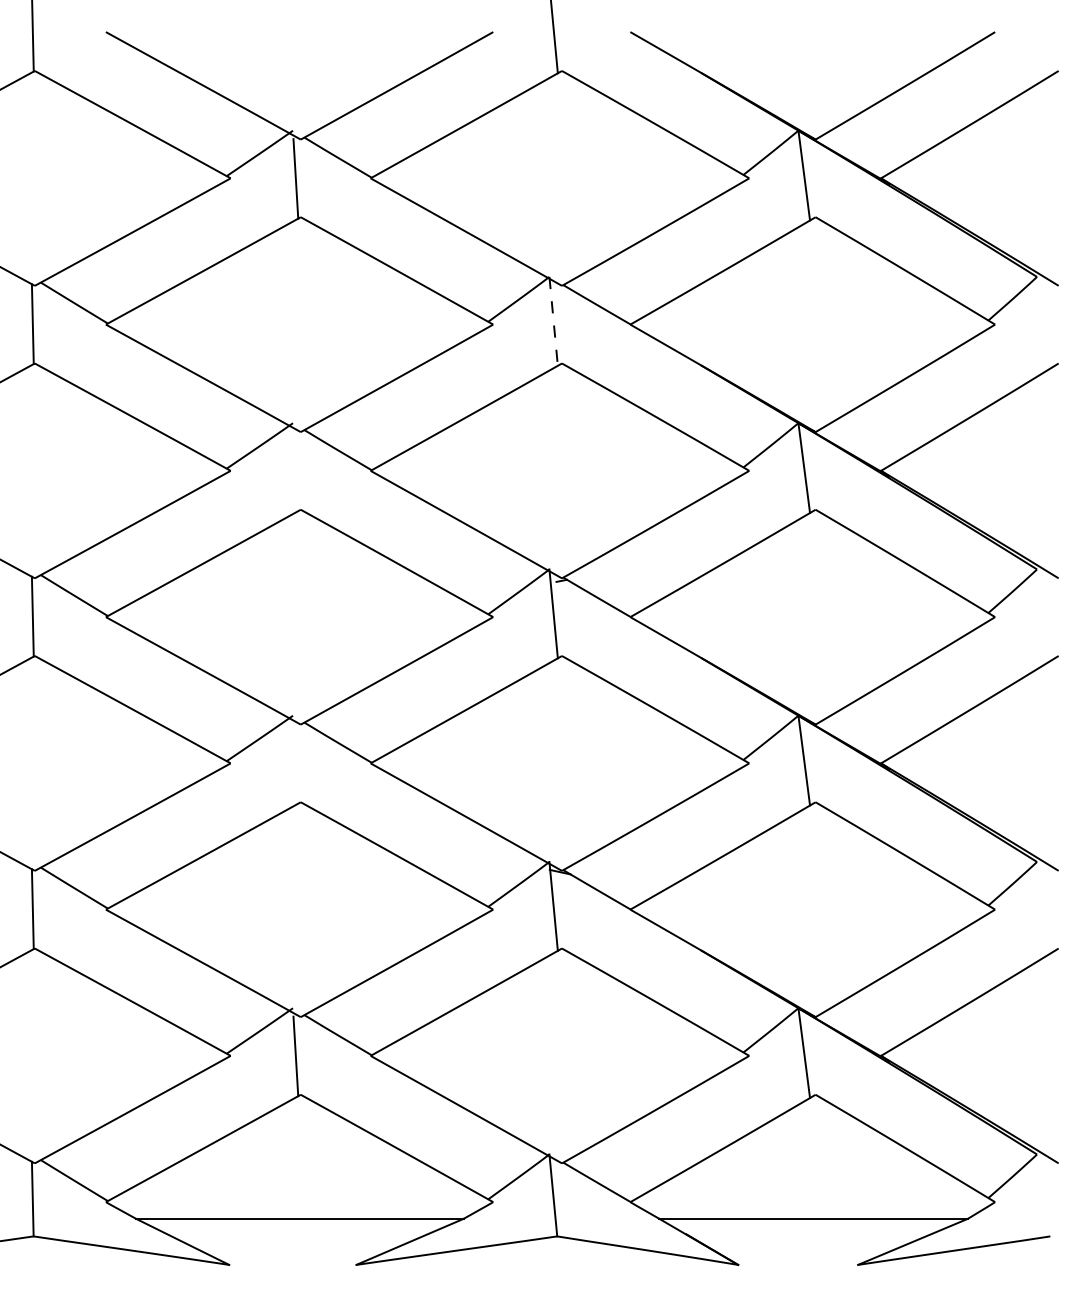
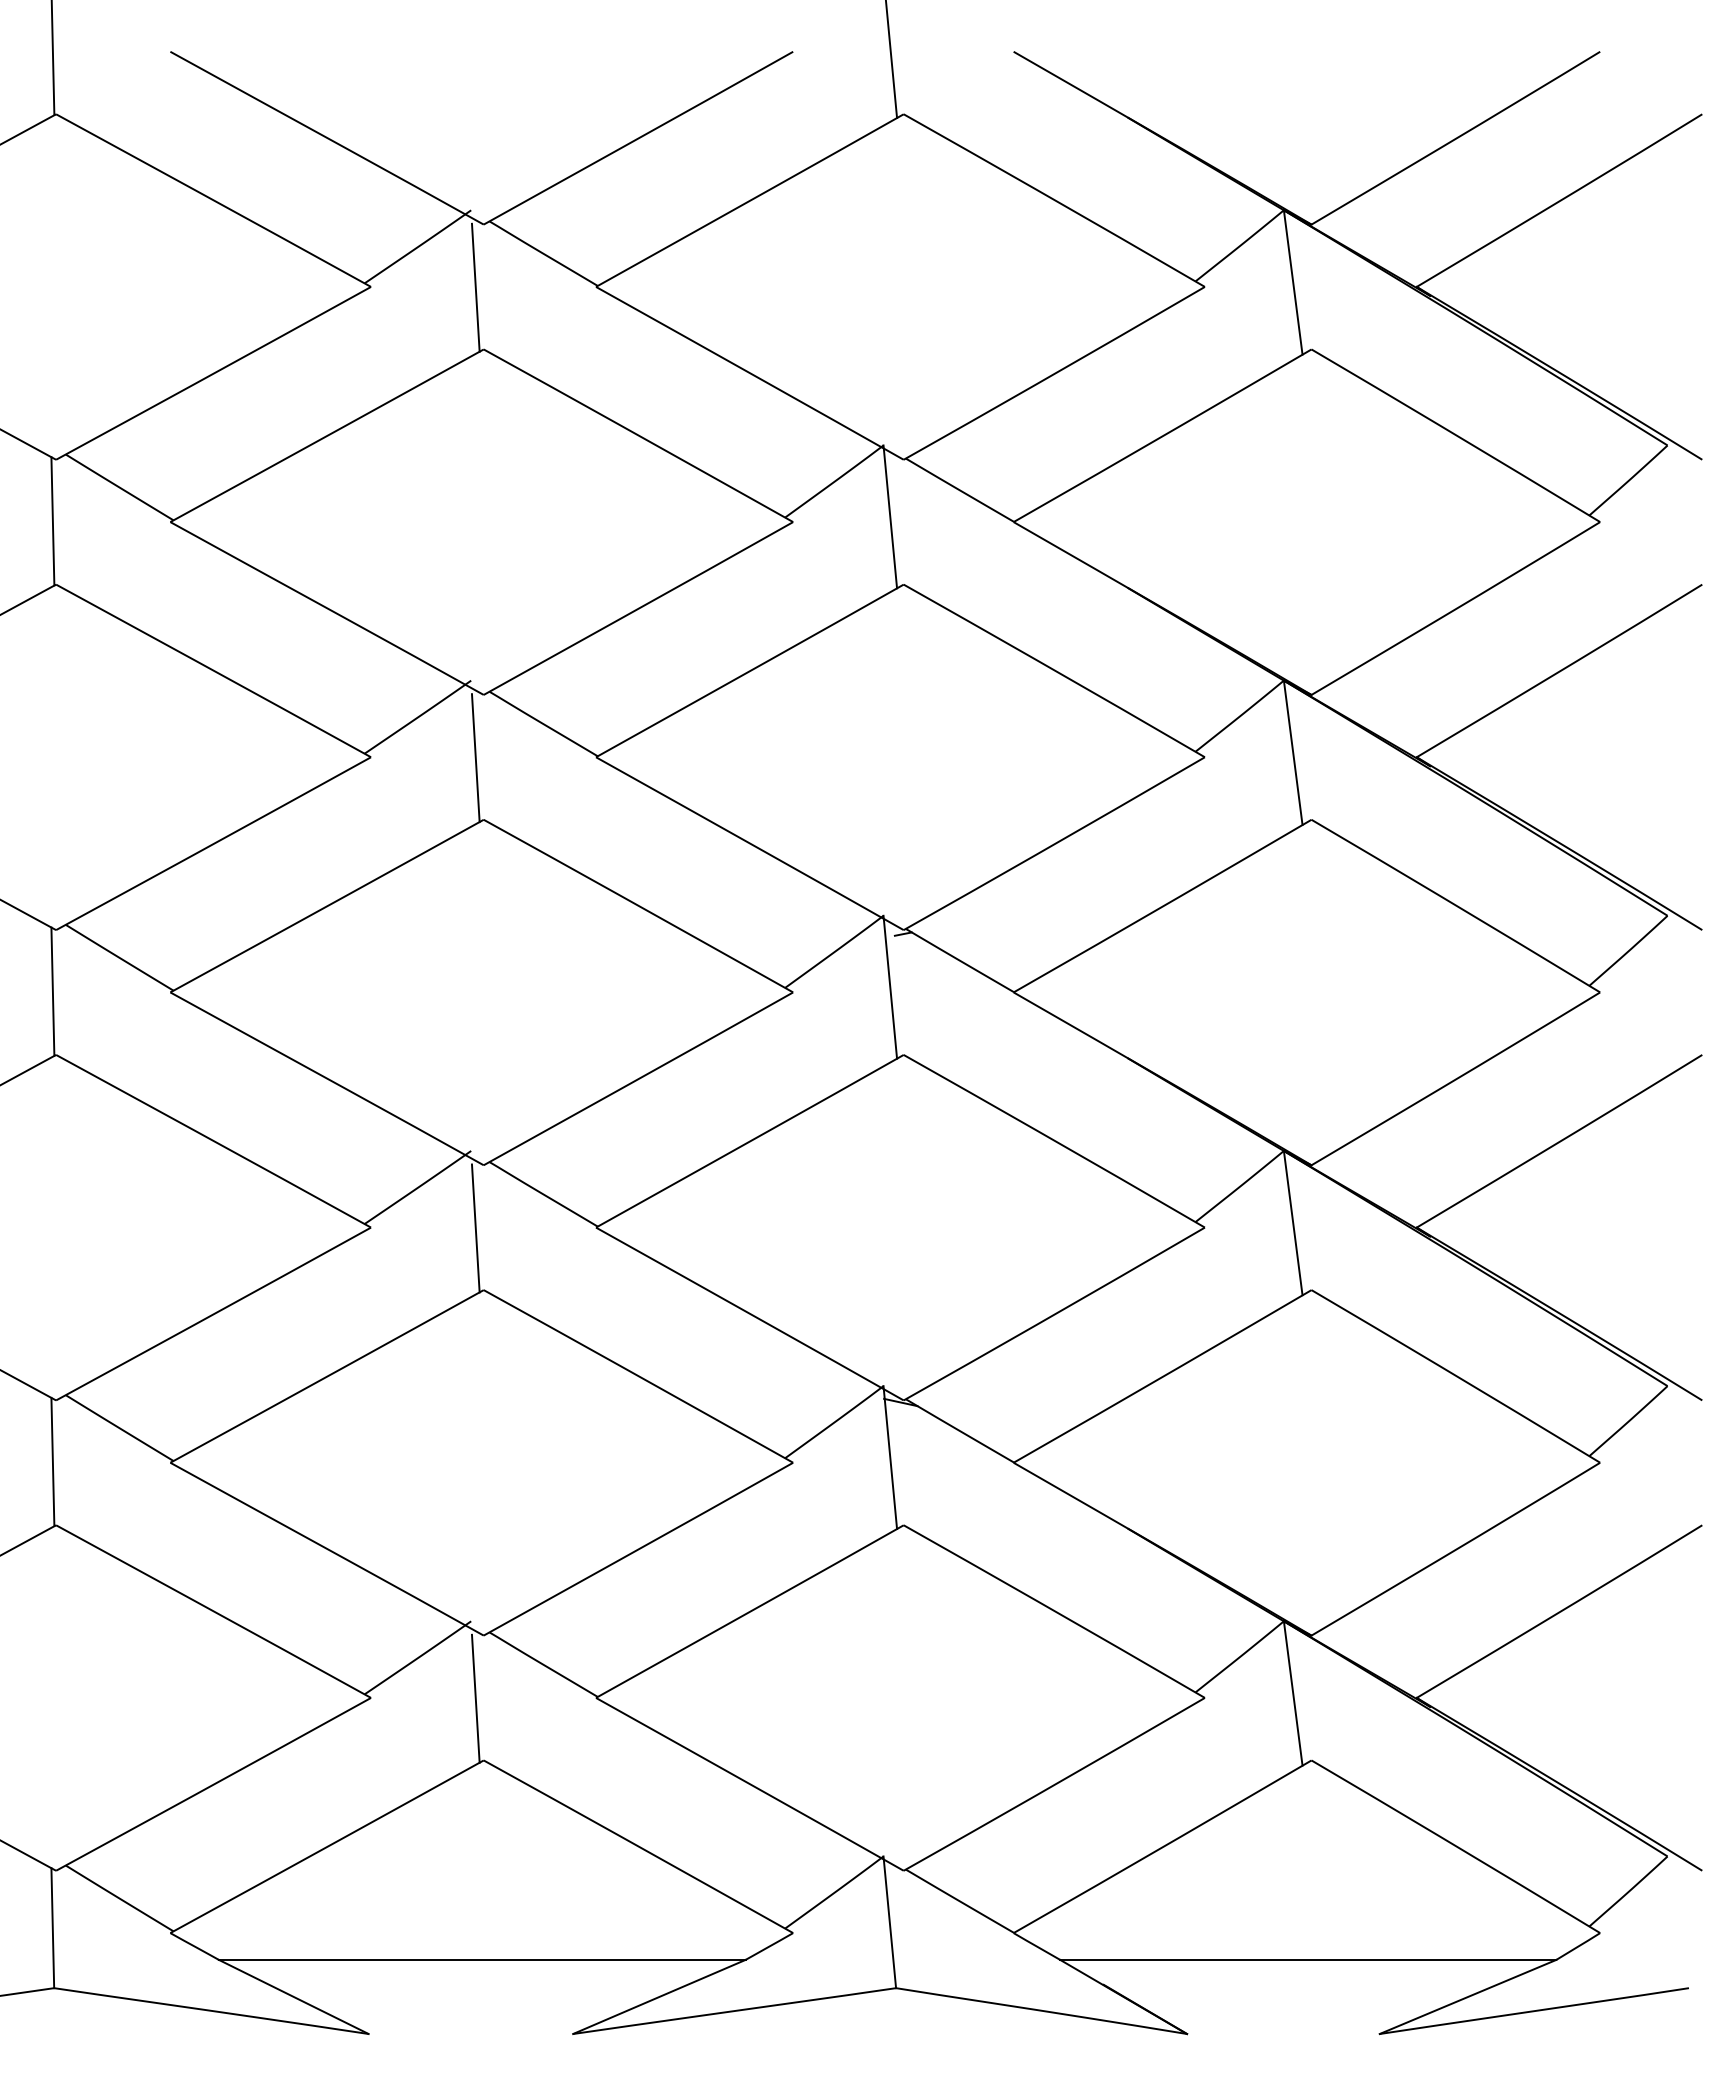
line: (553, 321) -> (890, 517), dashed -> solid
line: (295, 471) -> (475, 758), added
line: (295, 763) -> (475, 1227), added

